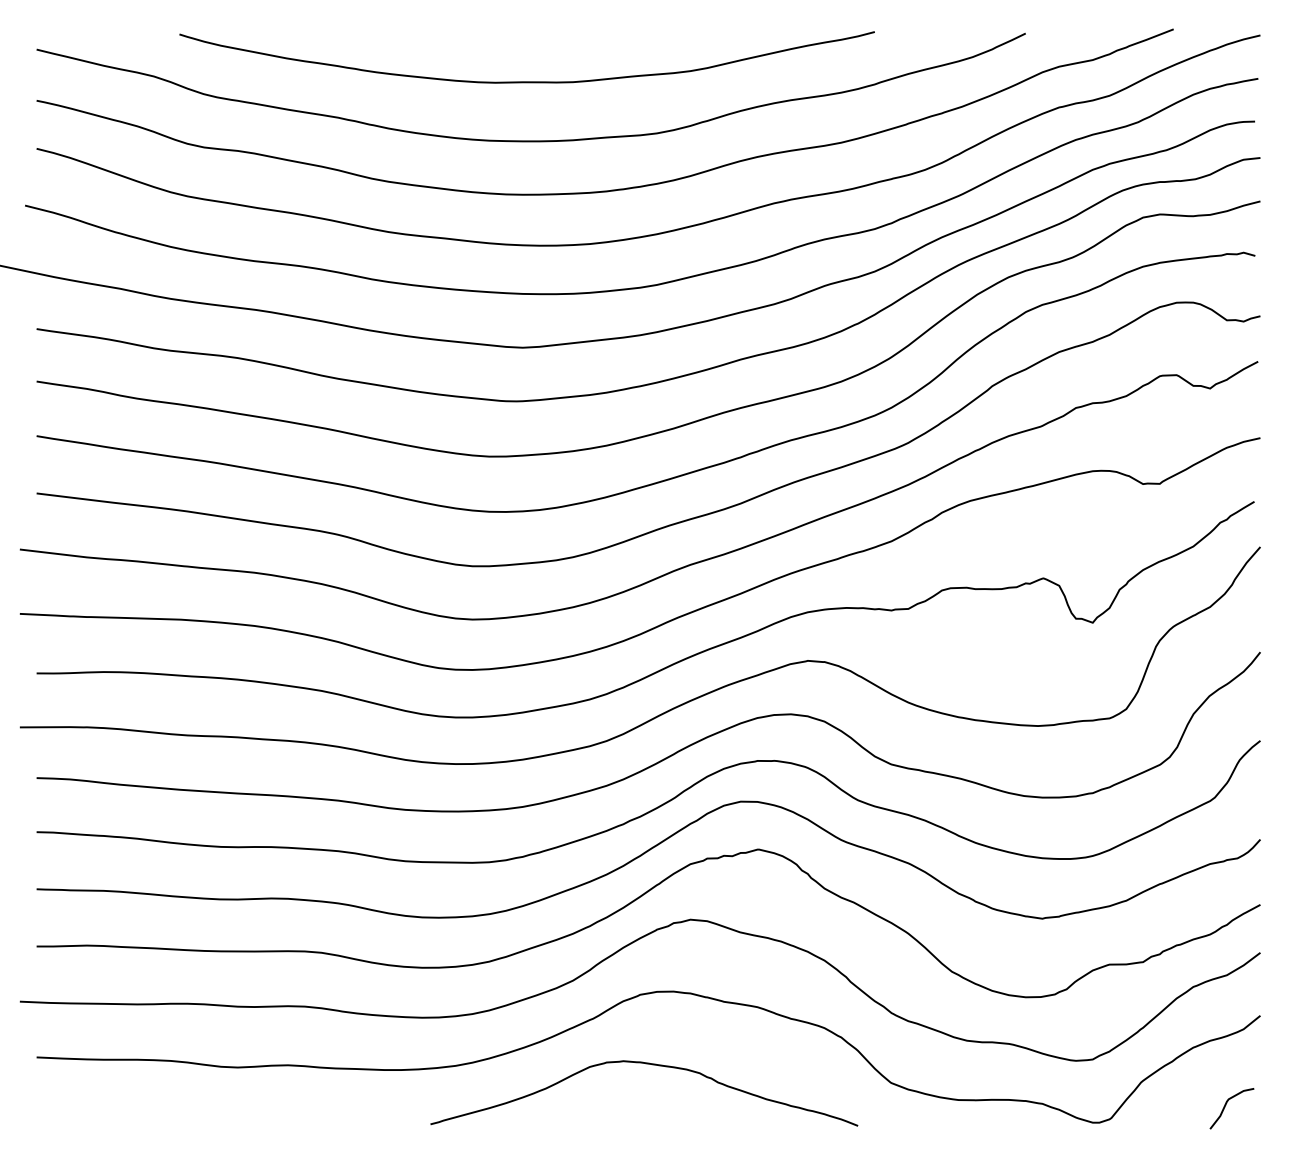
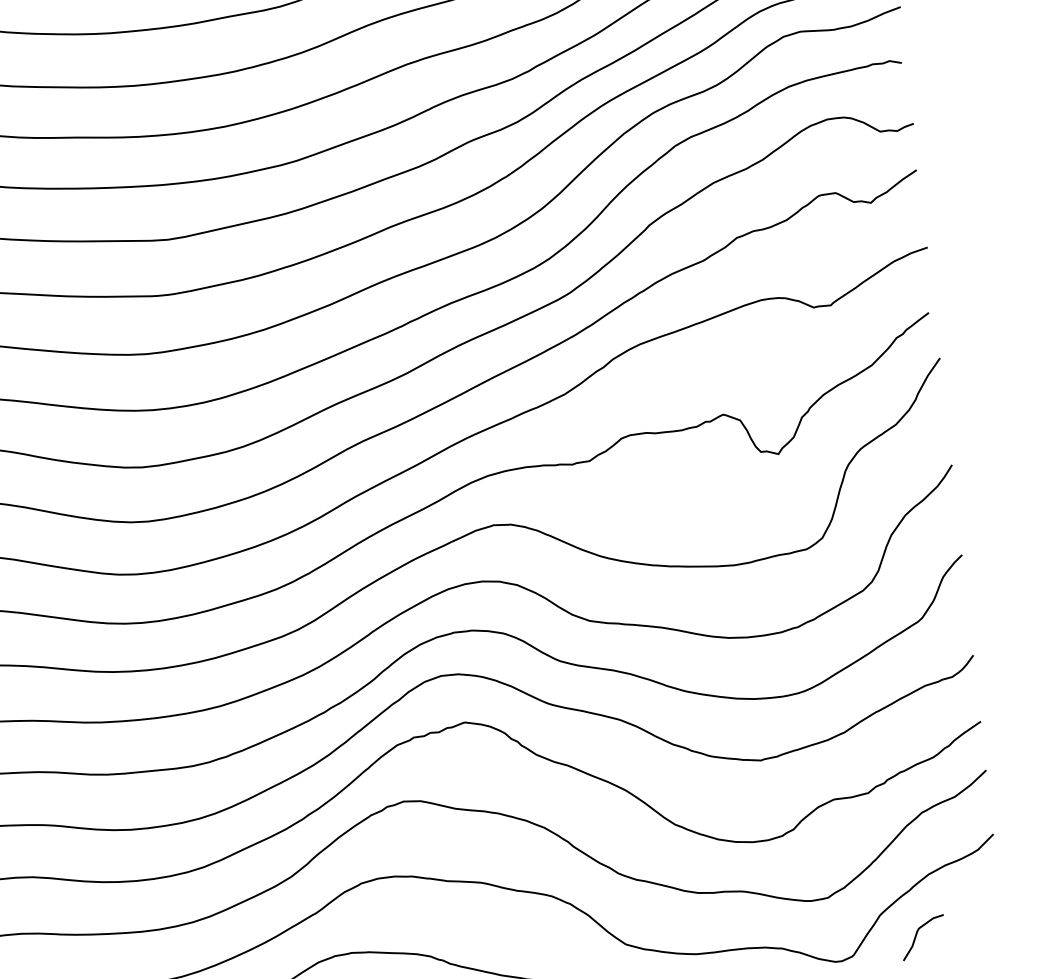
curve: (1226, 1105) -> (917, 935), moved

